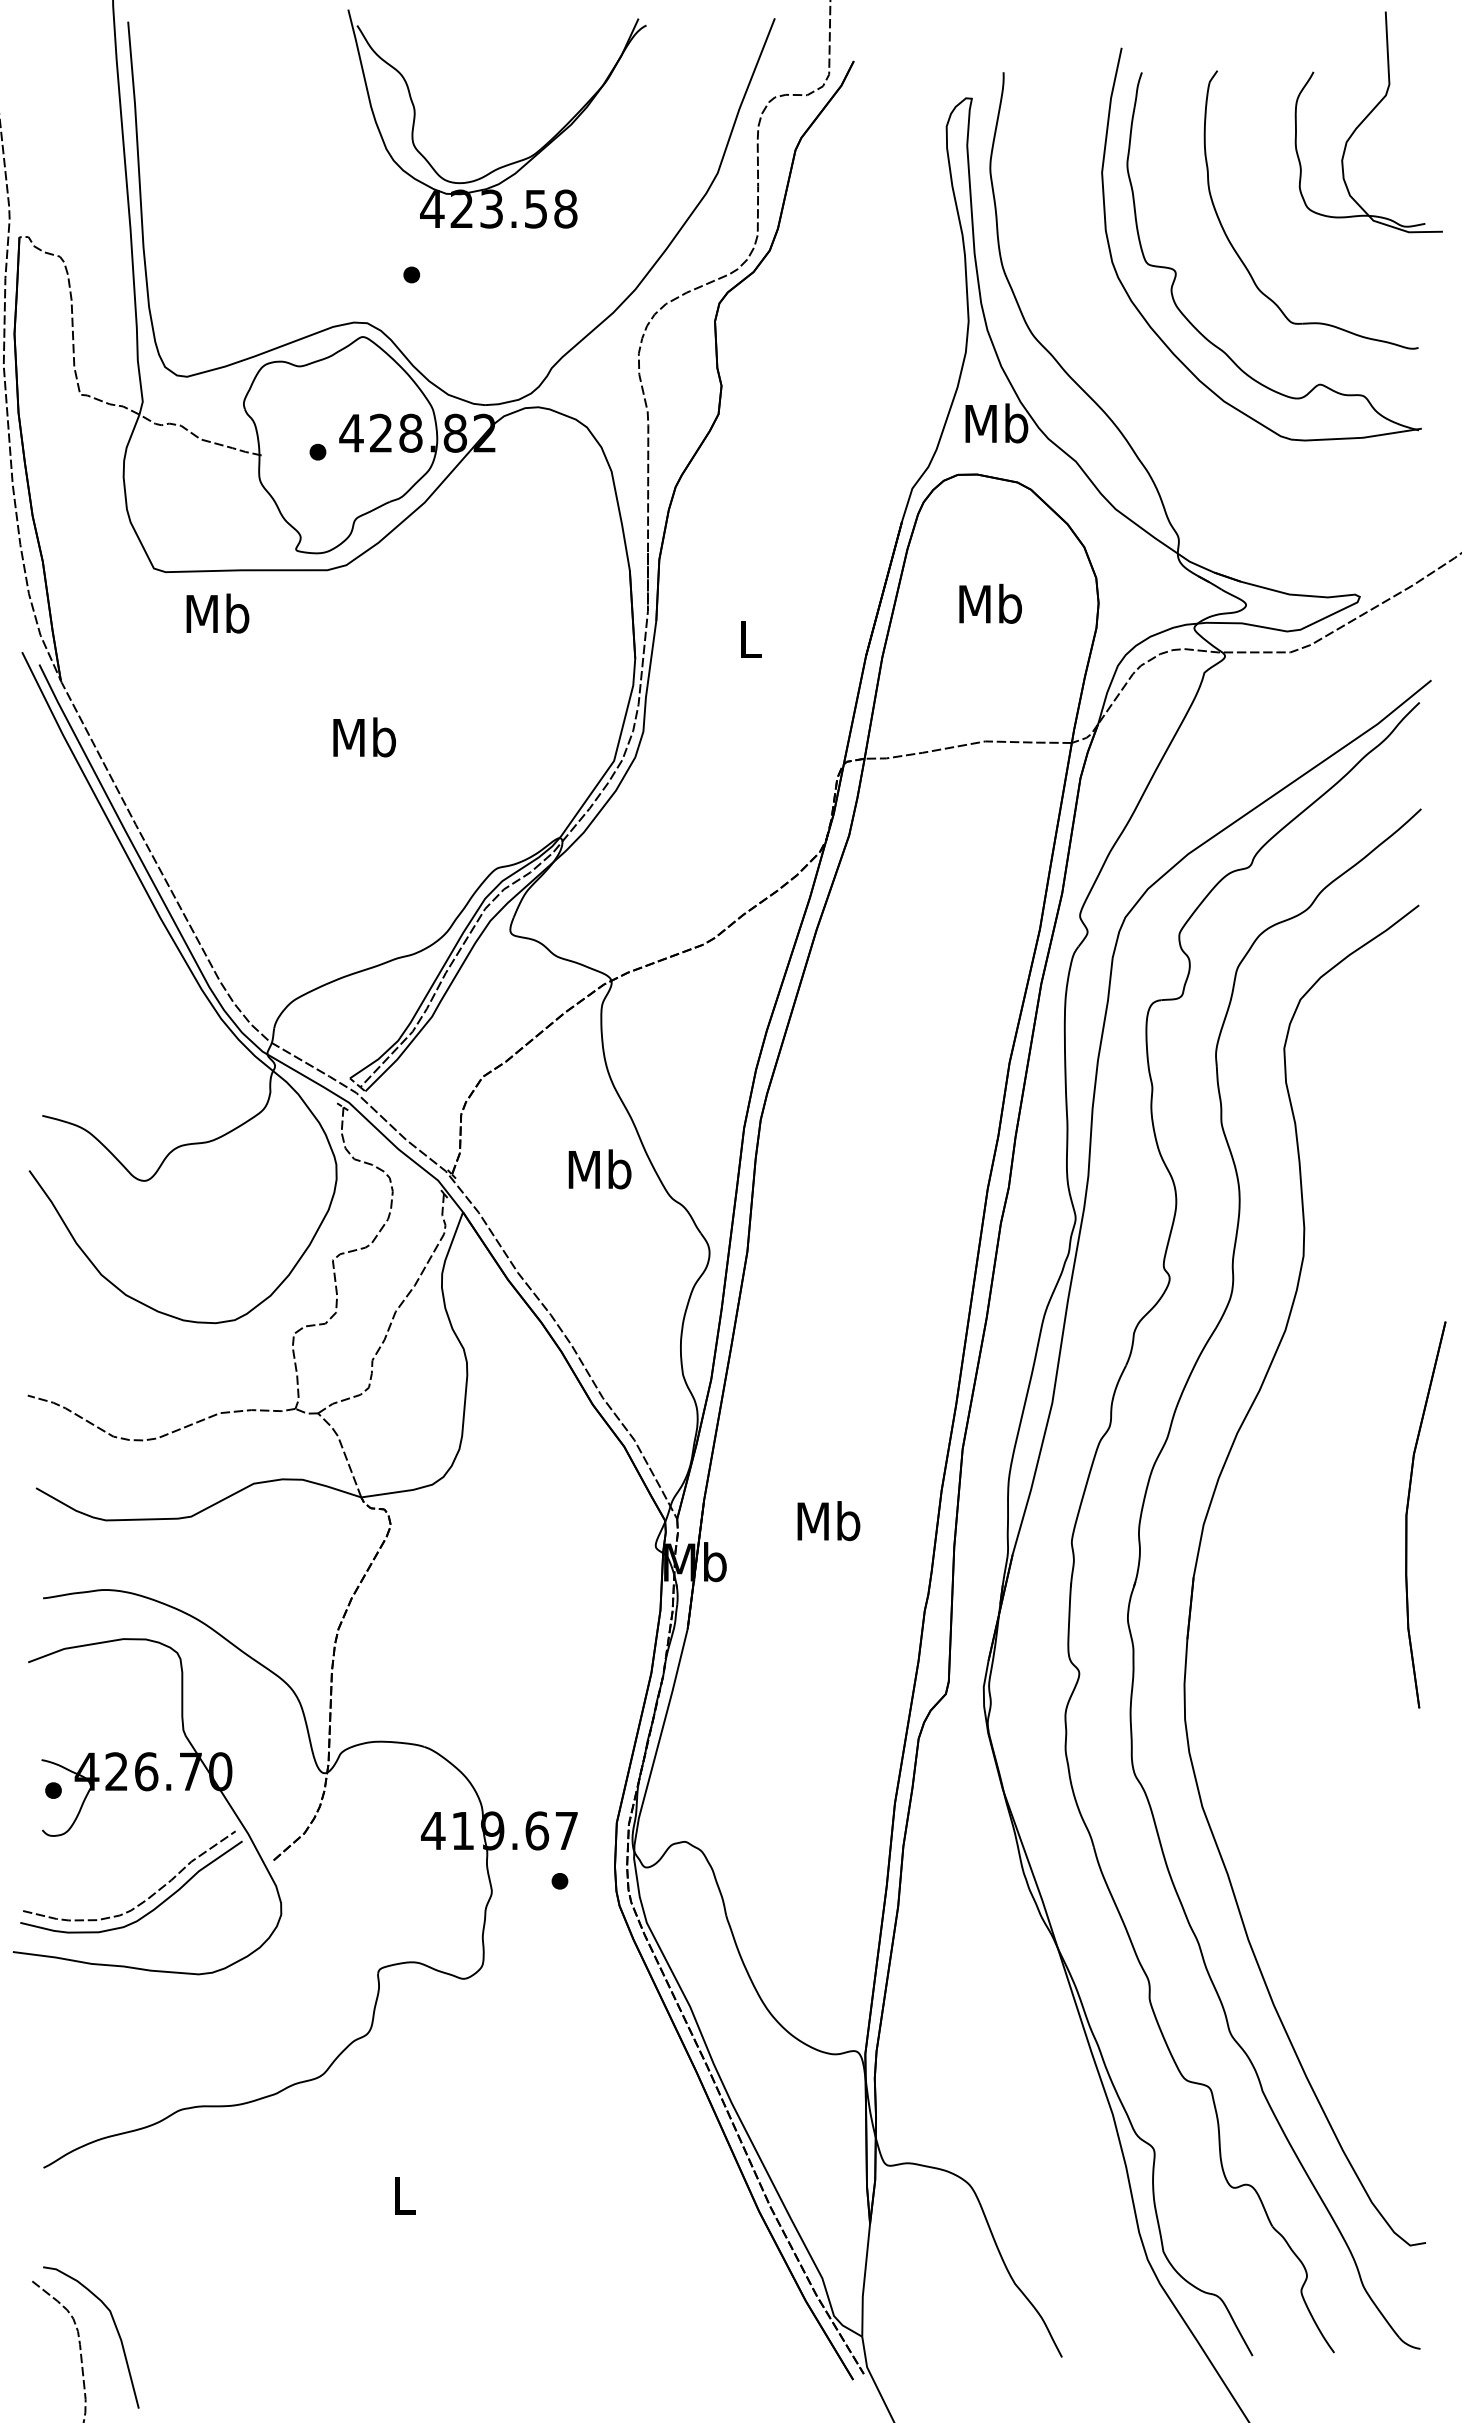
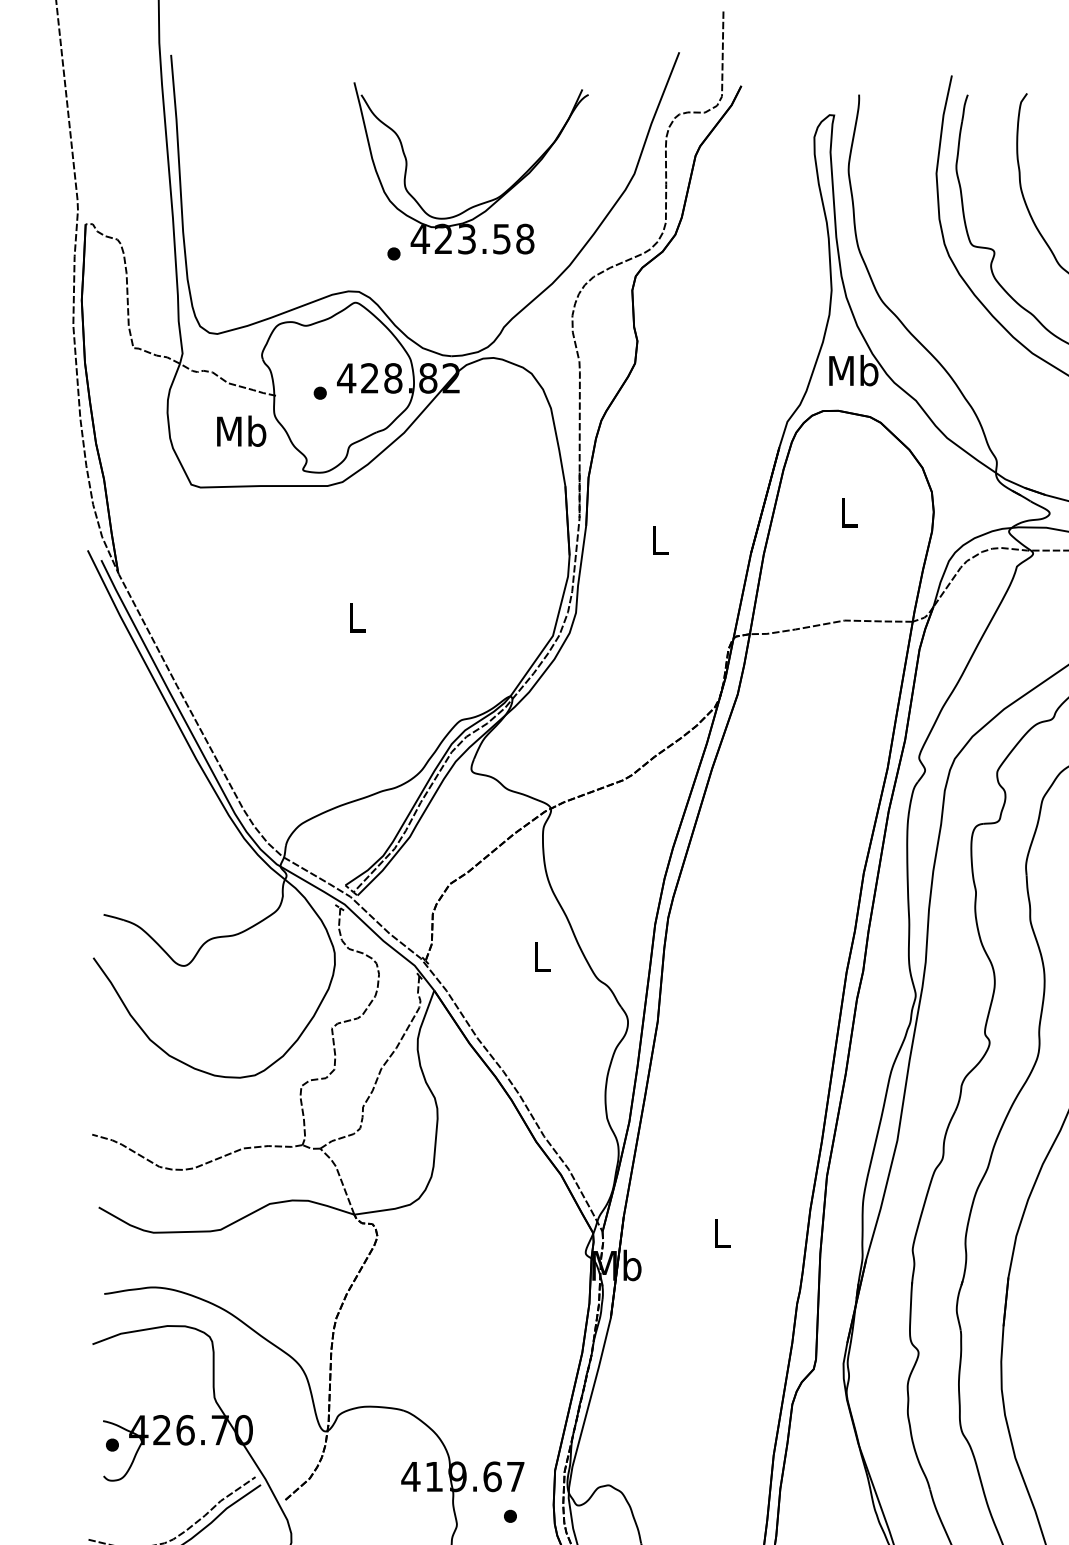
part: (511, 162) -> (482, 202), moved
text: (990, 603) -> (848, 512), Mb -> L
text: (217, 613) -> (241, 431), moved
text: (364, 737) -> (356, 617), Mb -> L
text: (599, 1169) -> (541, 956), Mb -> L
text: (828, 1521) -> (721, 1233), Mb -> L

